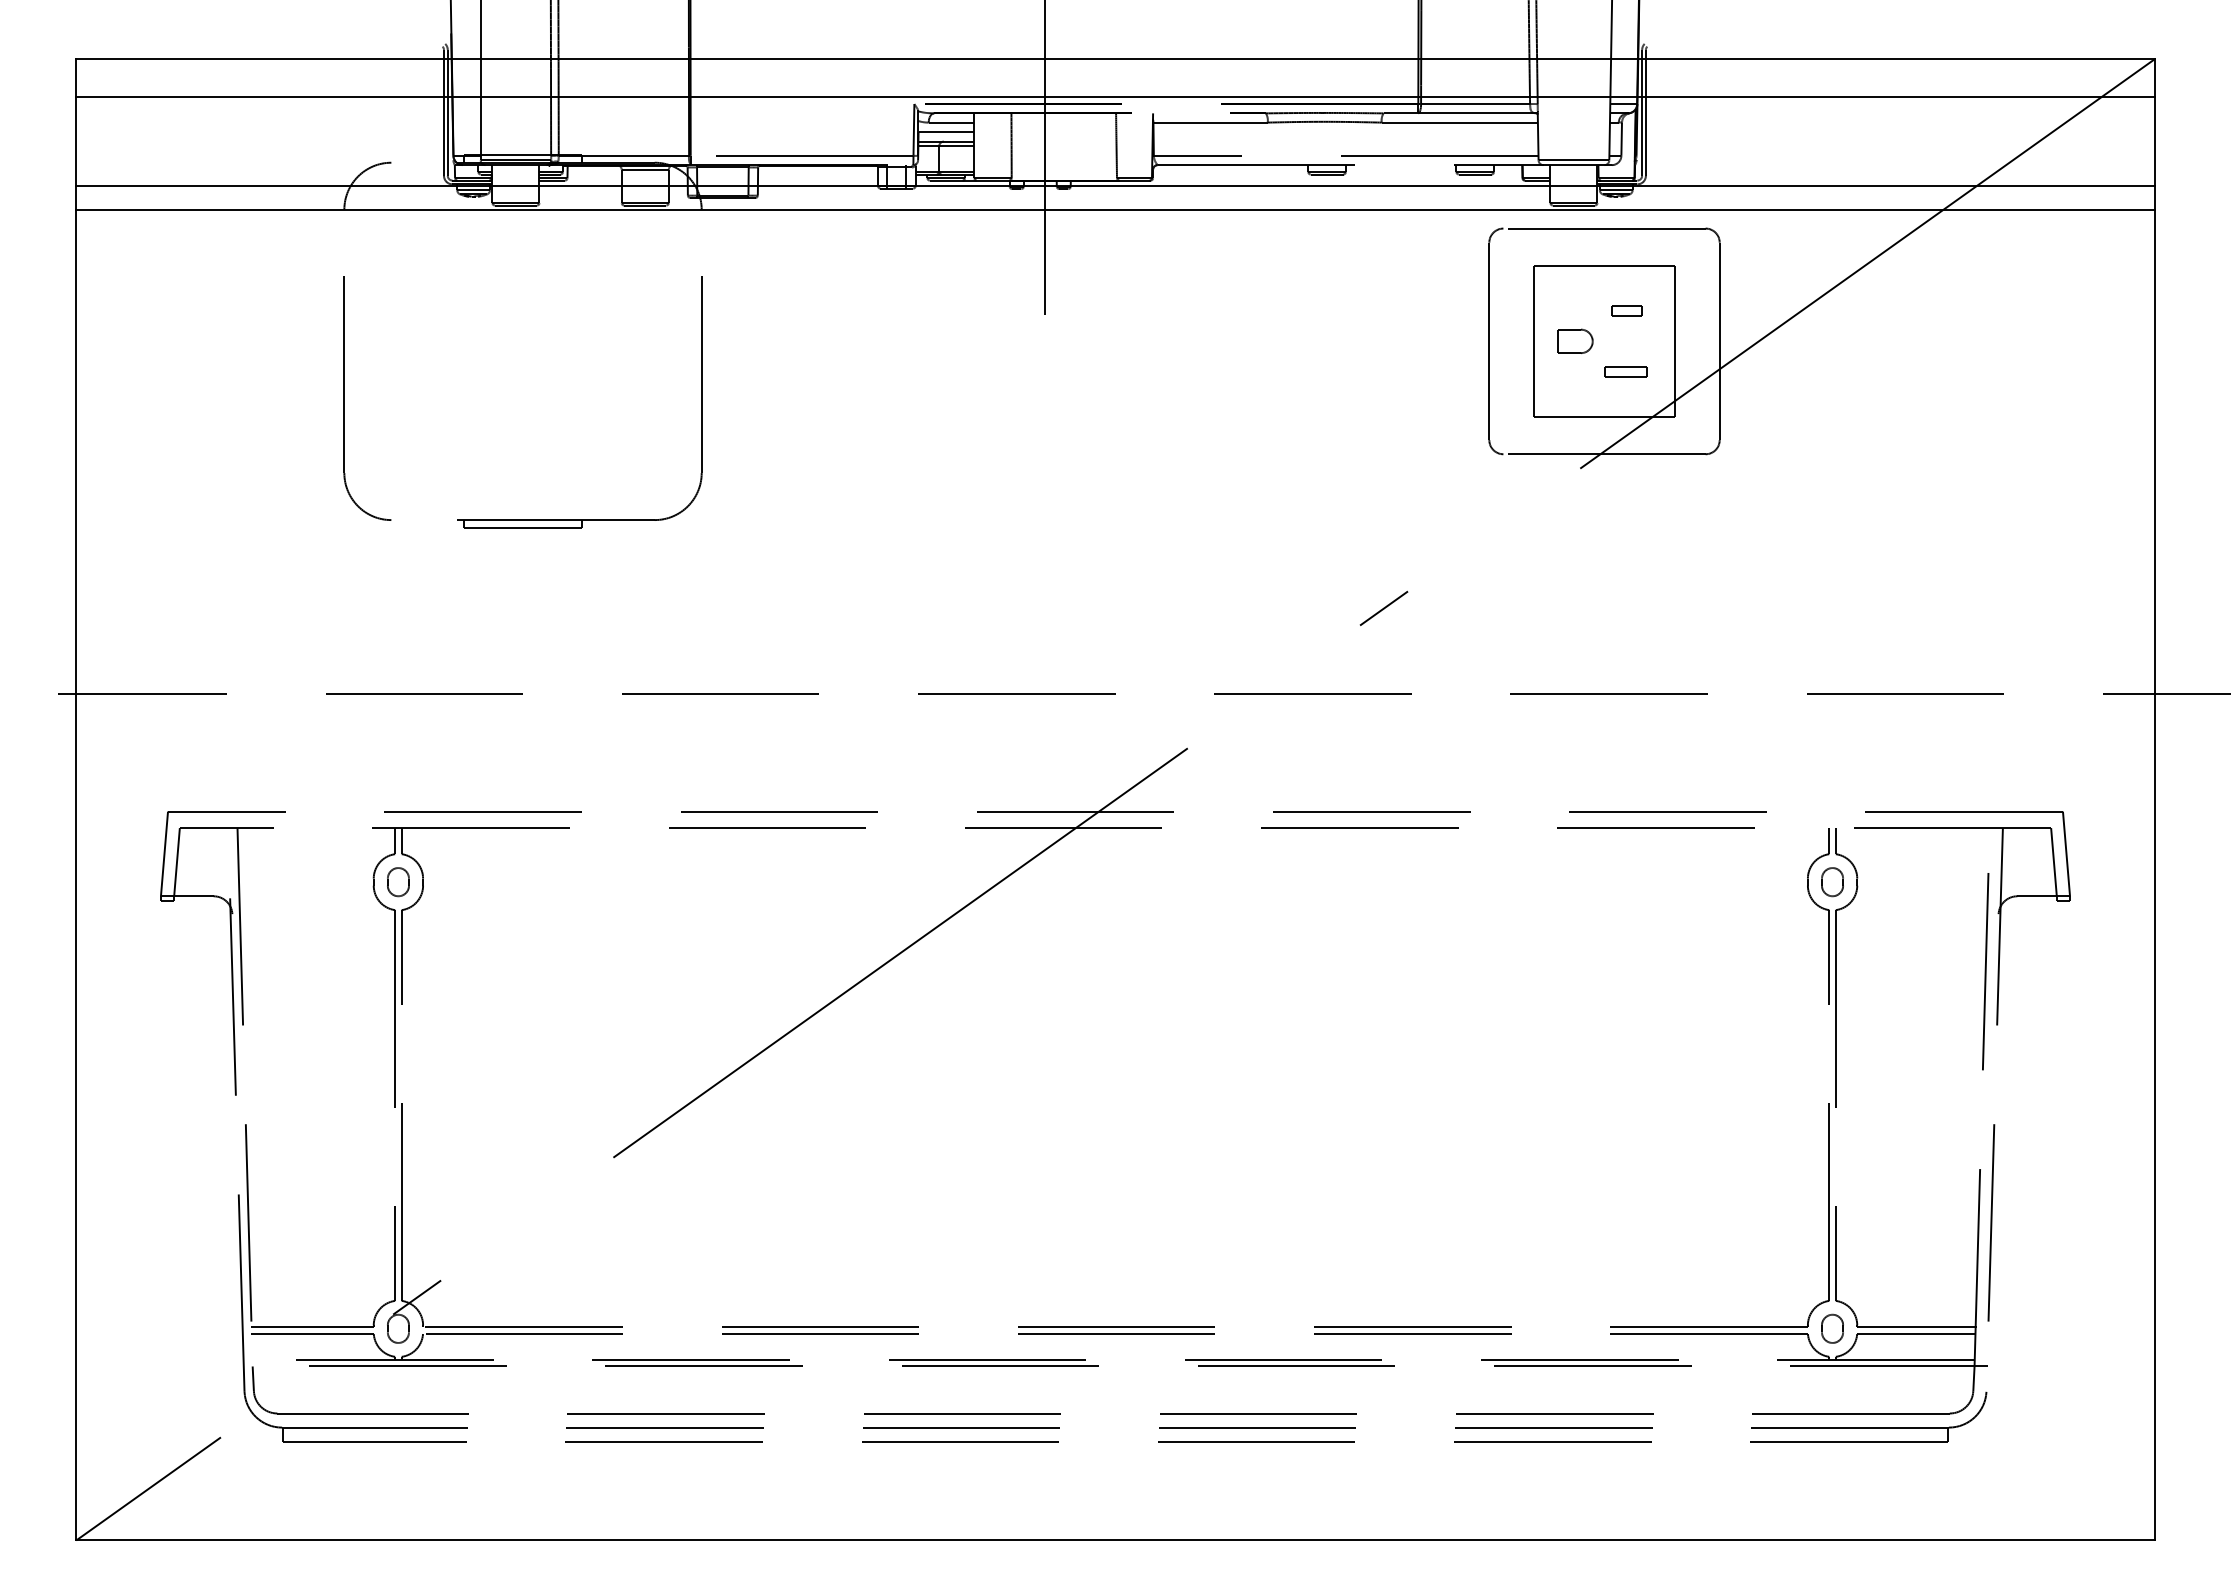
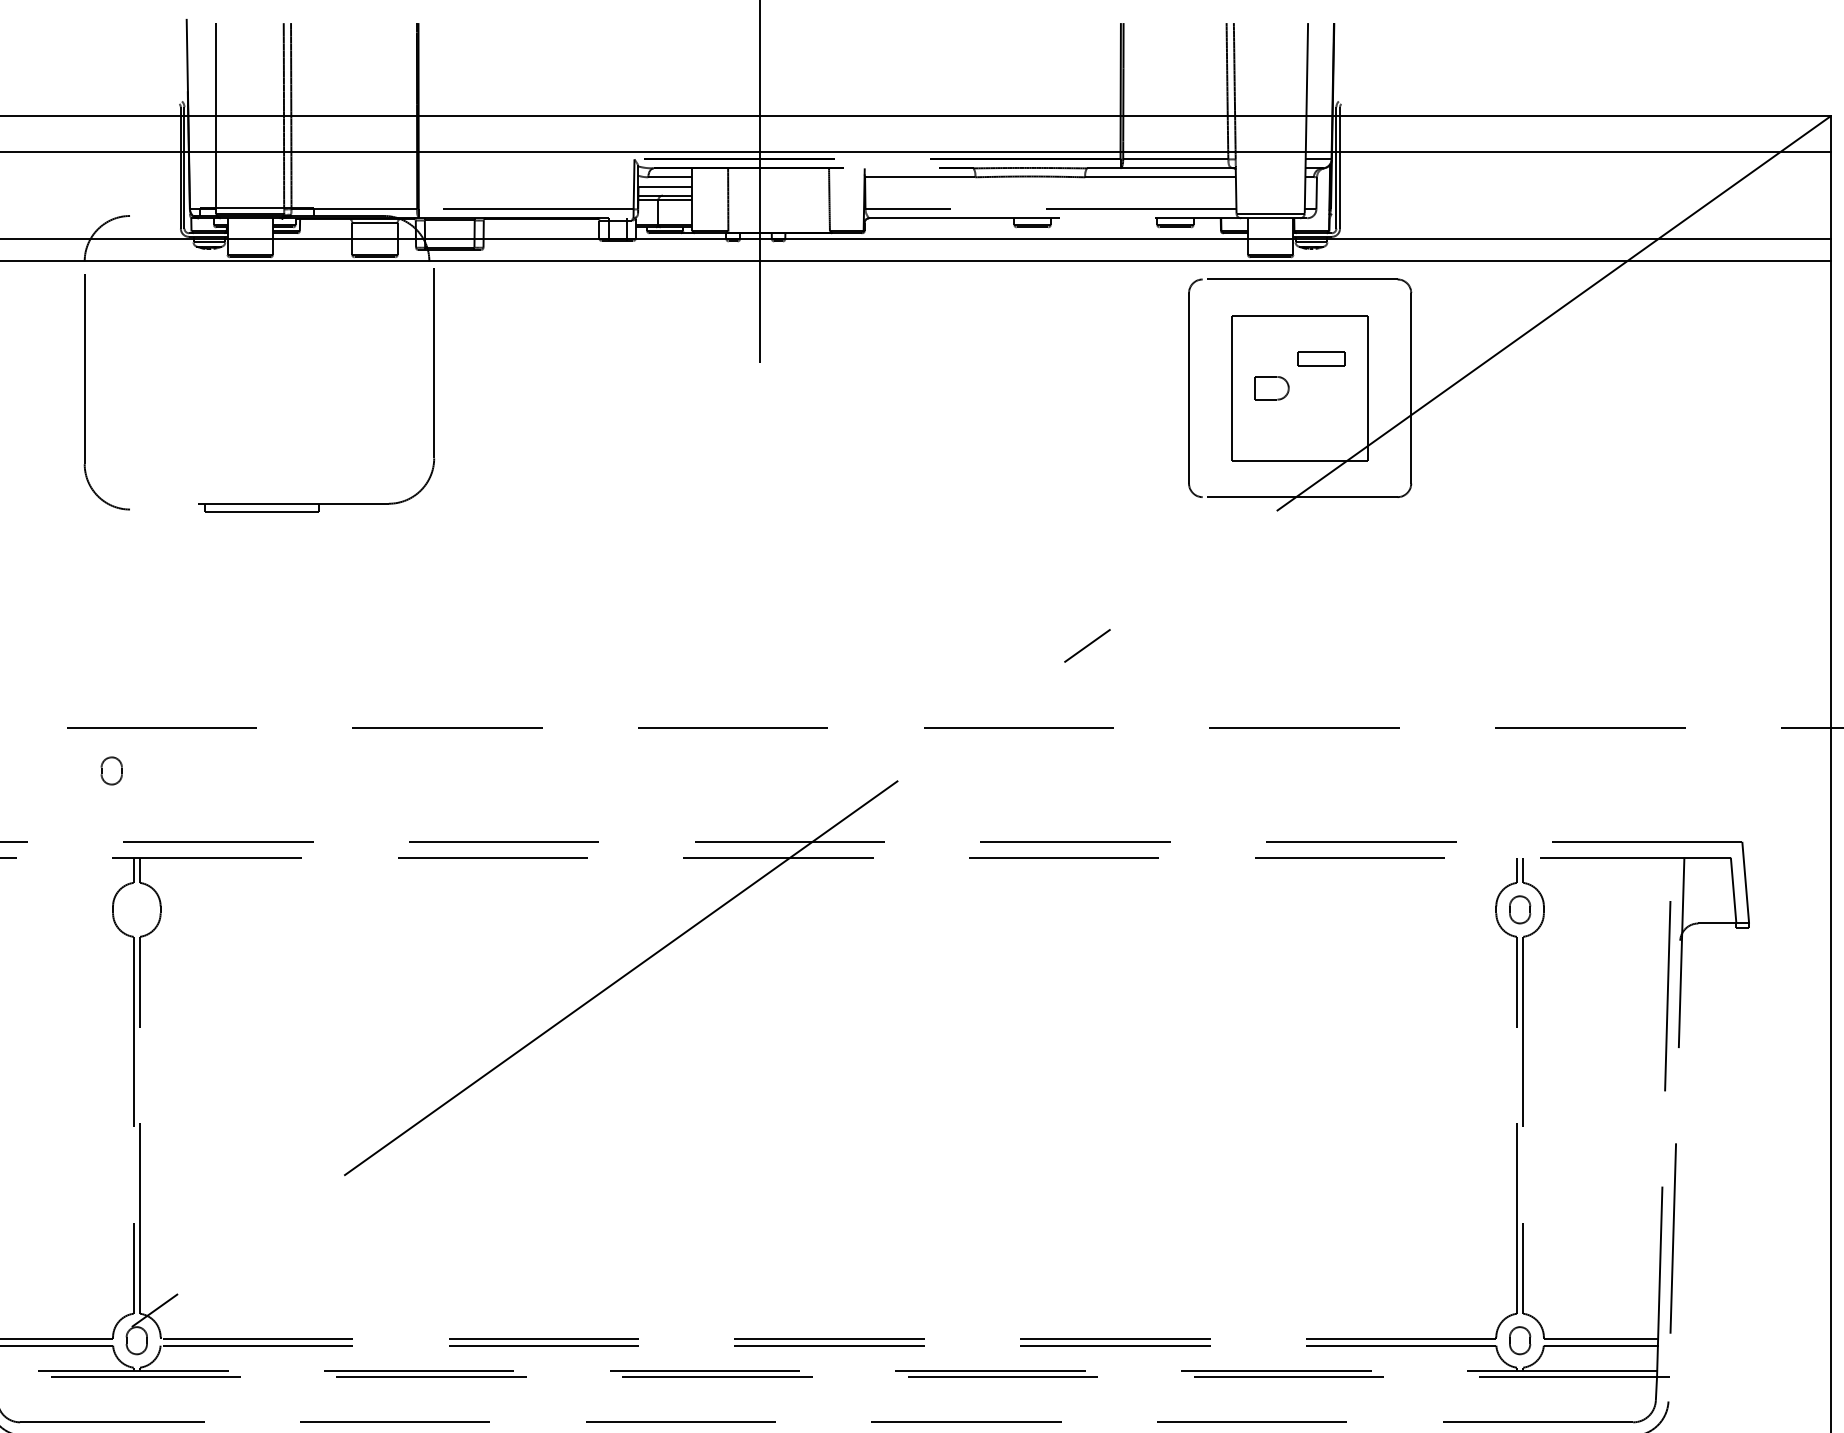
part: (1626, 310) -> (1321, 358), size x1.6
part: (1625, 371) -> (1320, 417), removed
part: (344, 398) -> (84, 392), moved
part: (579, 519) -> (316, 503), moved
part: (398, 882) -> (111, 771), moved

